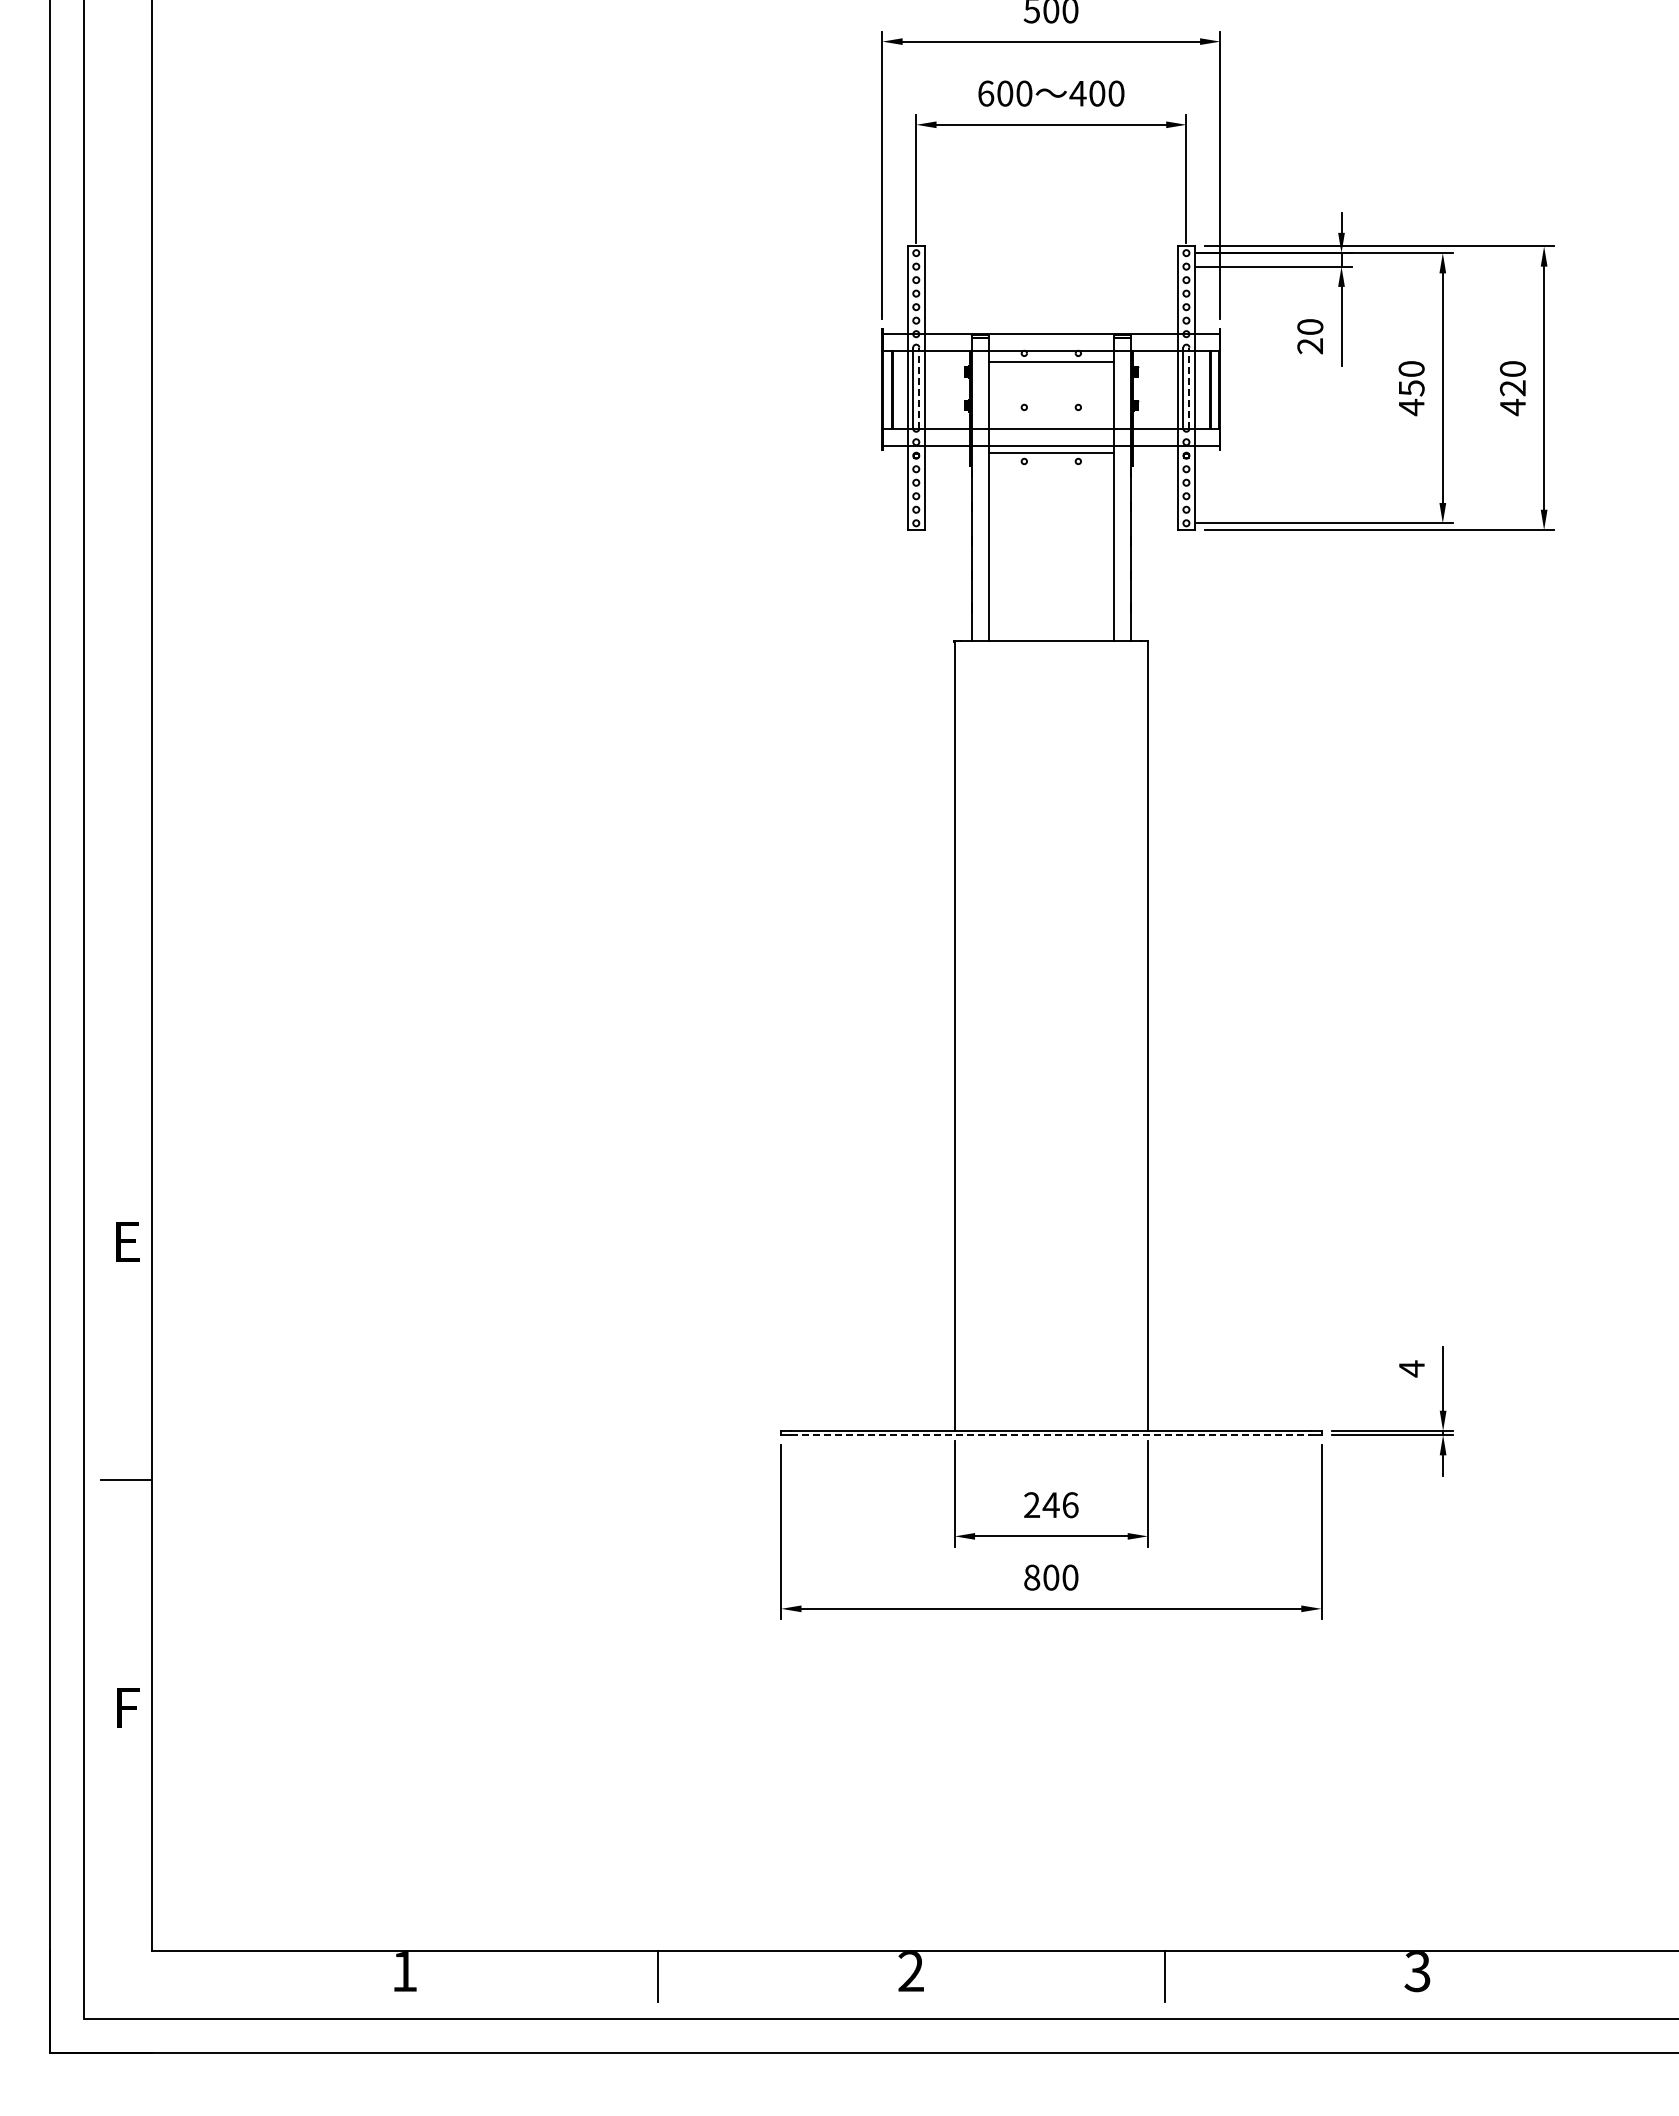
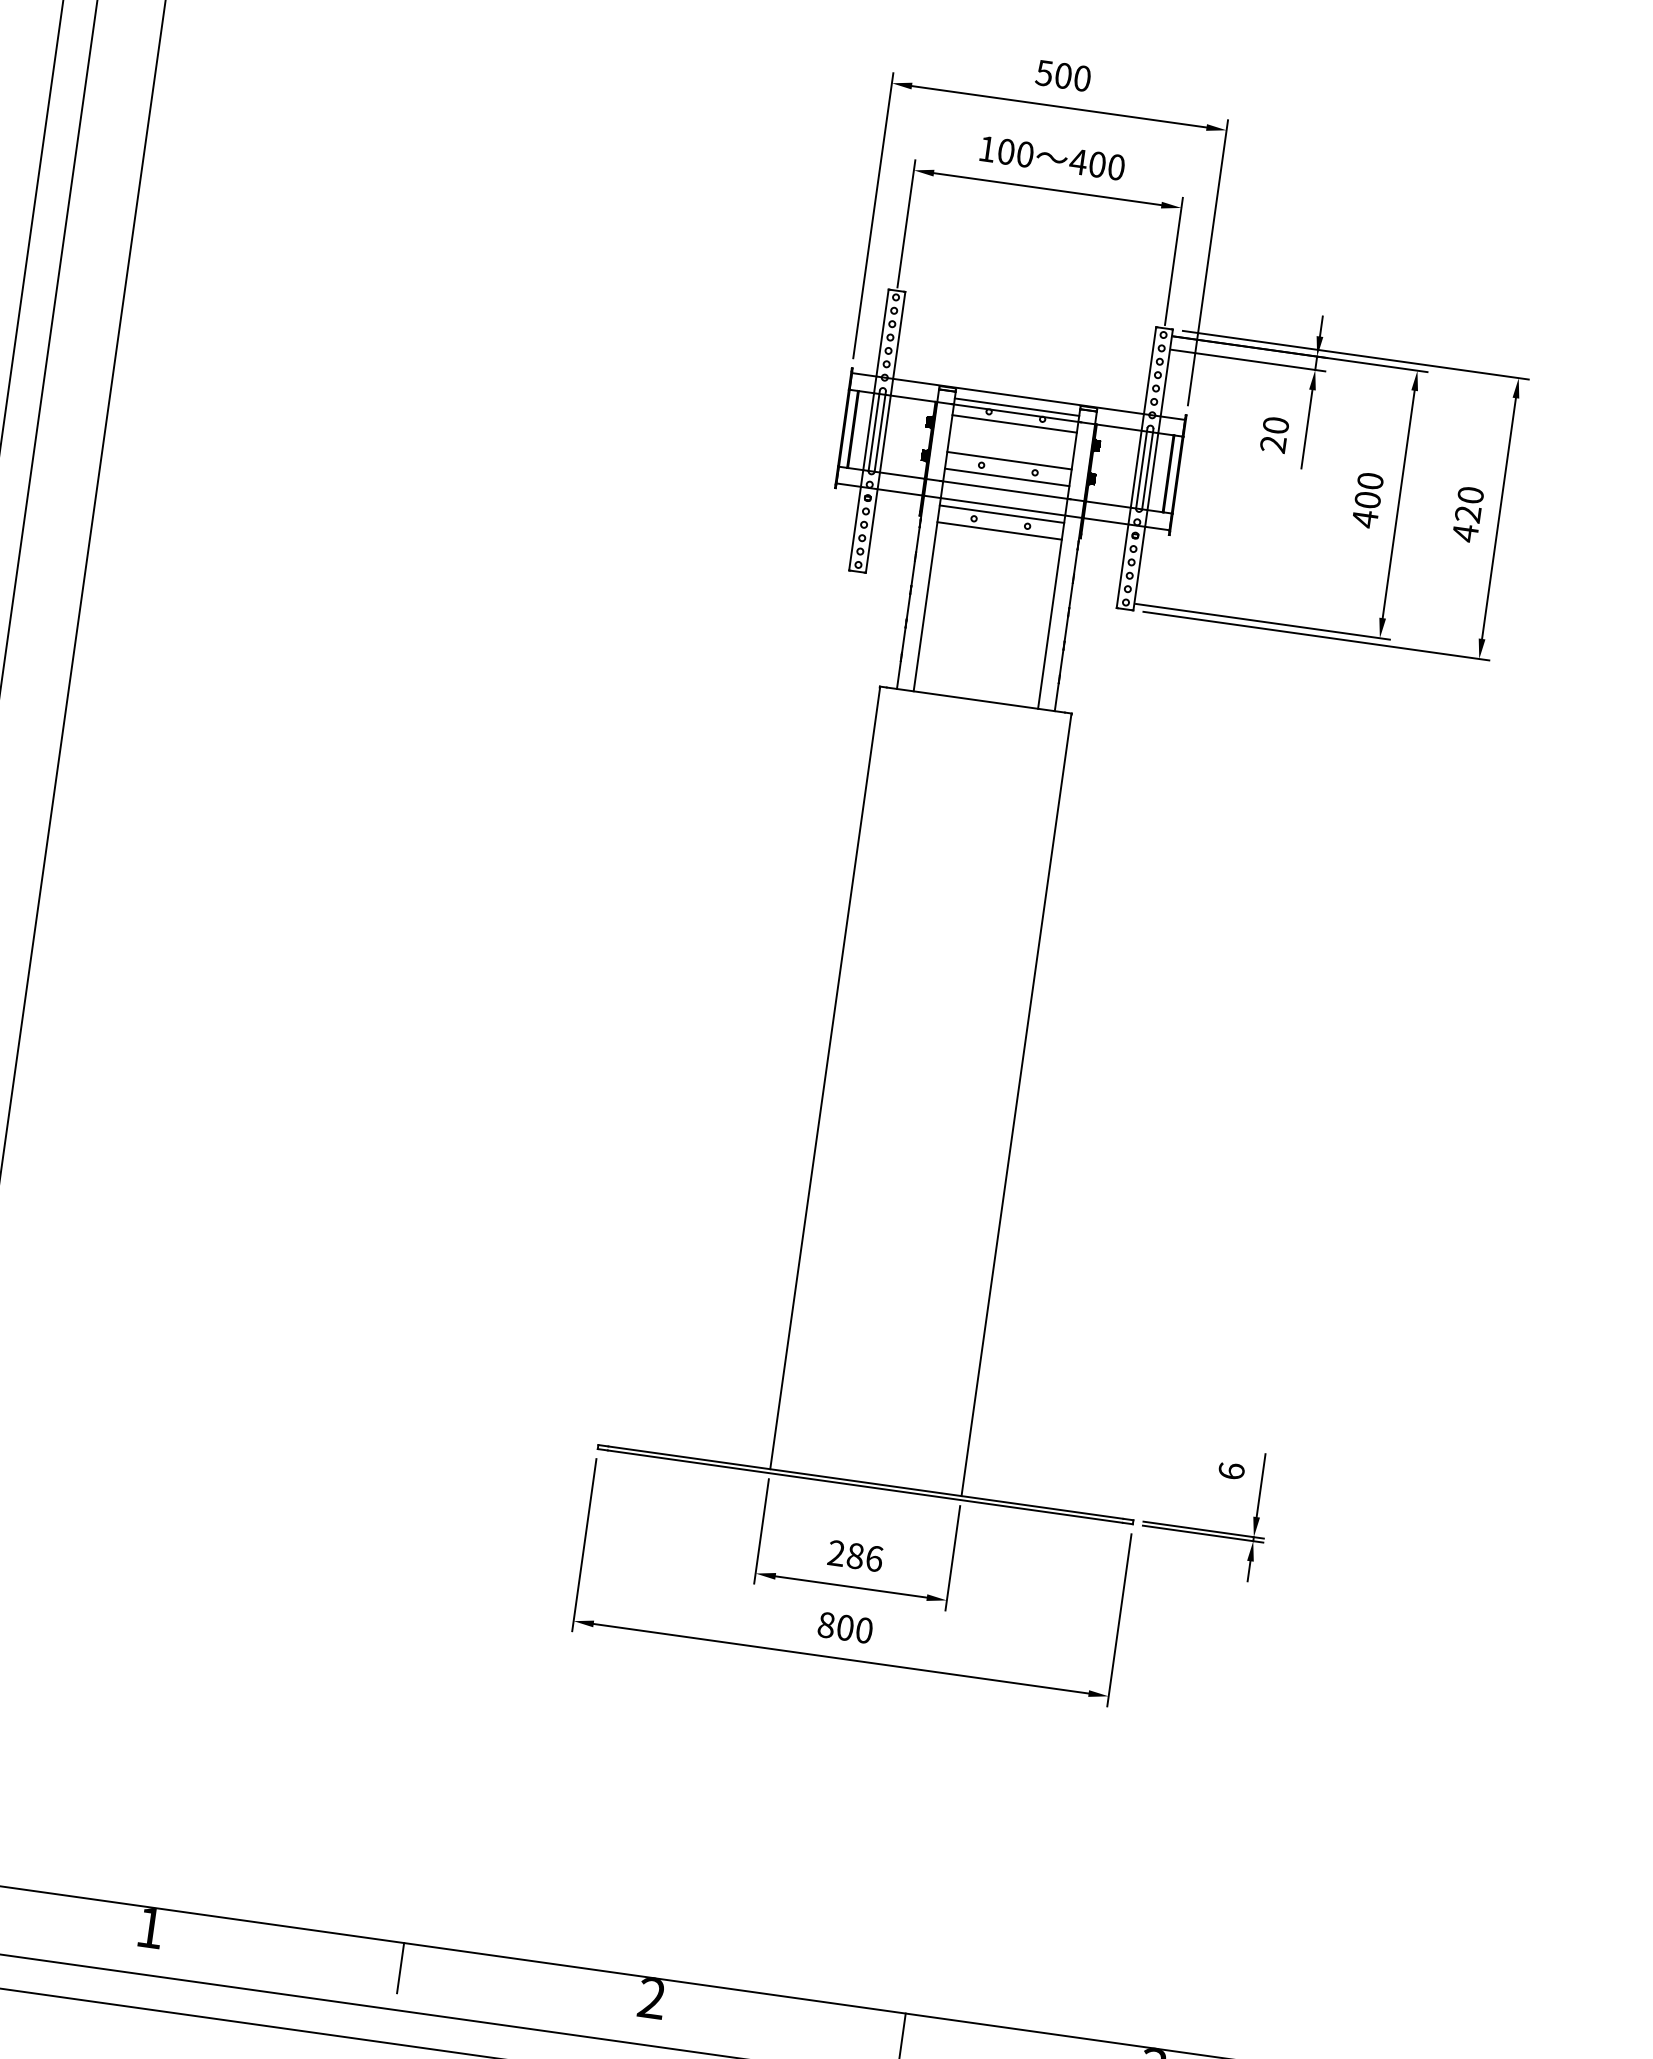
text: (986, 93) -> (987, 149), 600 -> 100
line: (1051, 344) -> (1017, 406), added
line: (919, 388) -> (880, 431), dashed -> solid
line: (1189, 388) -> (1147, 469), dashed -> solid
text: (1411, 388) -> (1367, 500), 450 -> 400
line: (1051, 399) -> (1009, 461), added
line: (1051, 415) -> (1007, 477), added
line: (1051, 469) -> (999, 530), added
text: (1411, 1368) -> (1231, 1470), 4 -> 6
line: (1051, 1435) -> (865, 1487), dashed -> solid
text: (1050, 1505) -> (854, 1556), 246 -> 286

